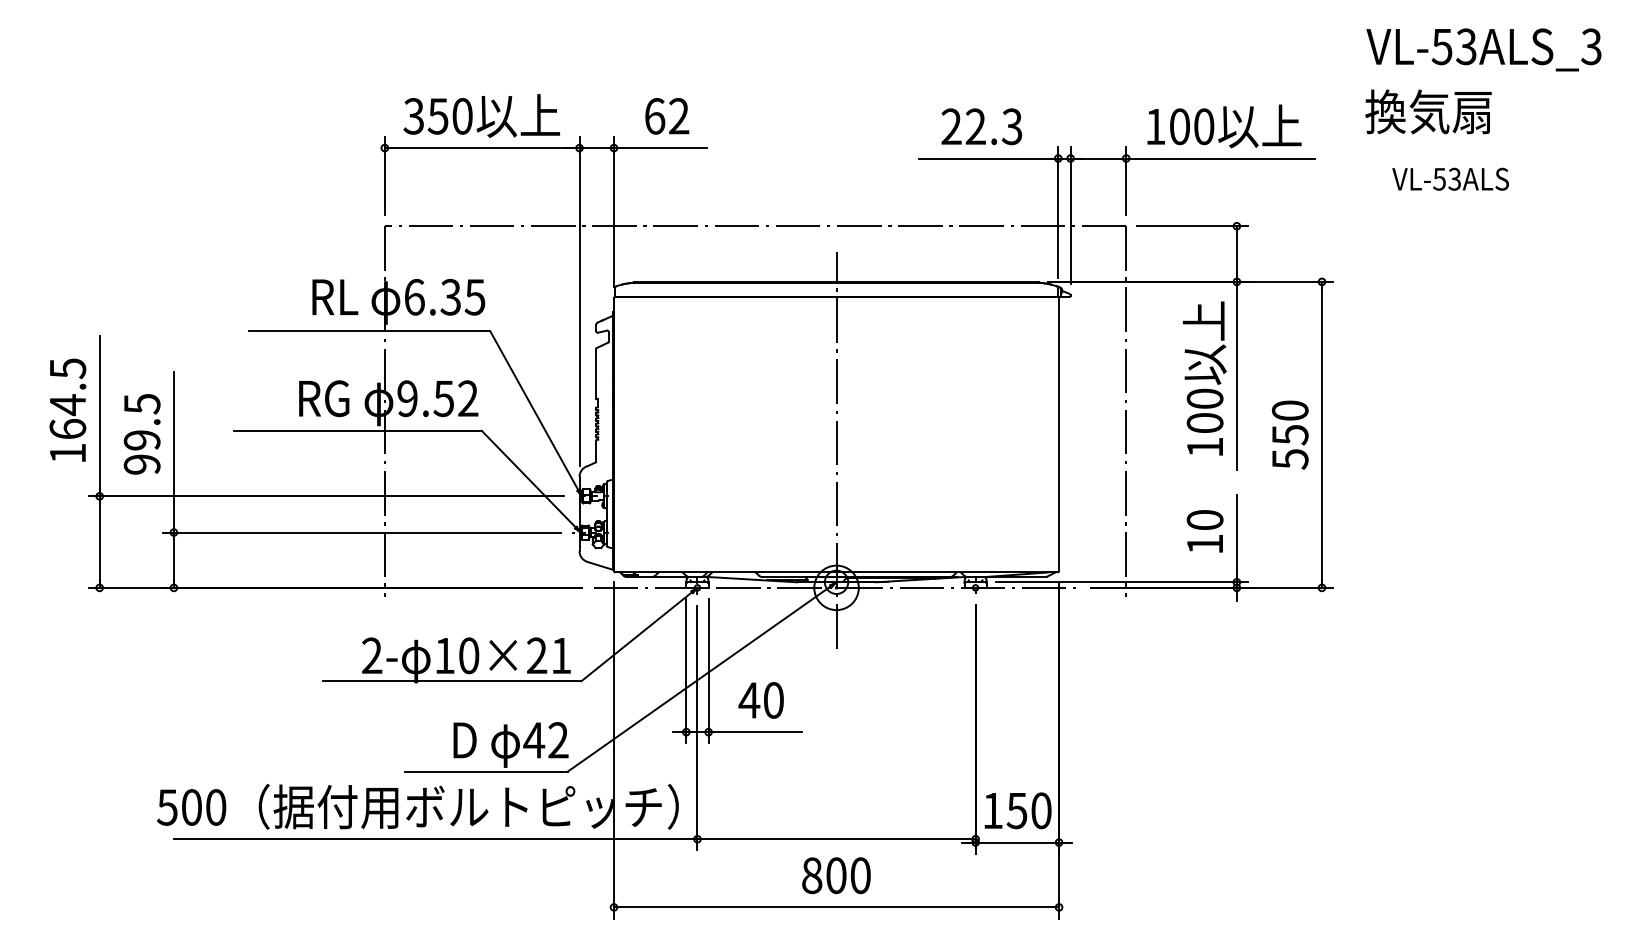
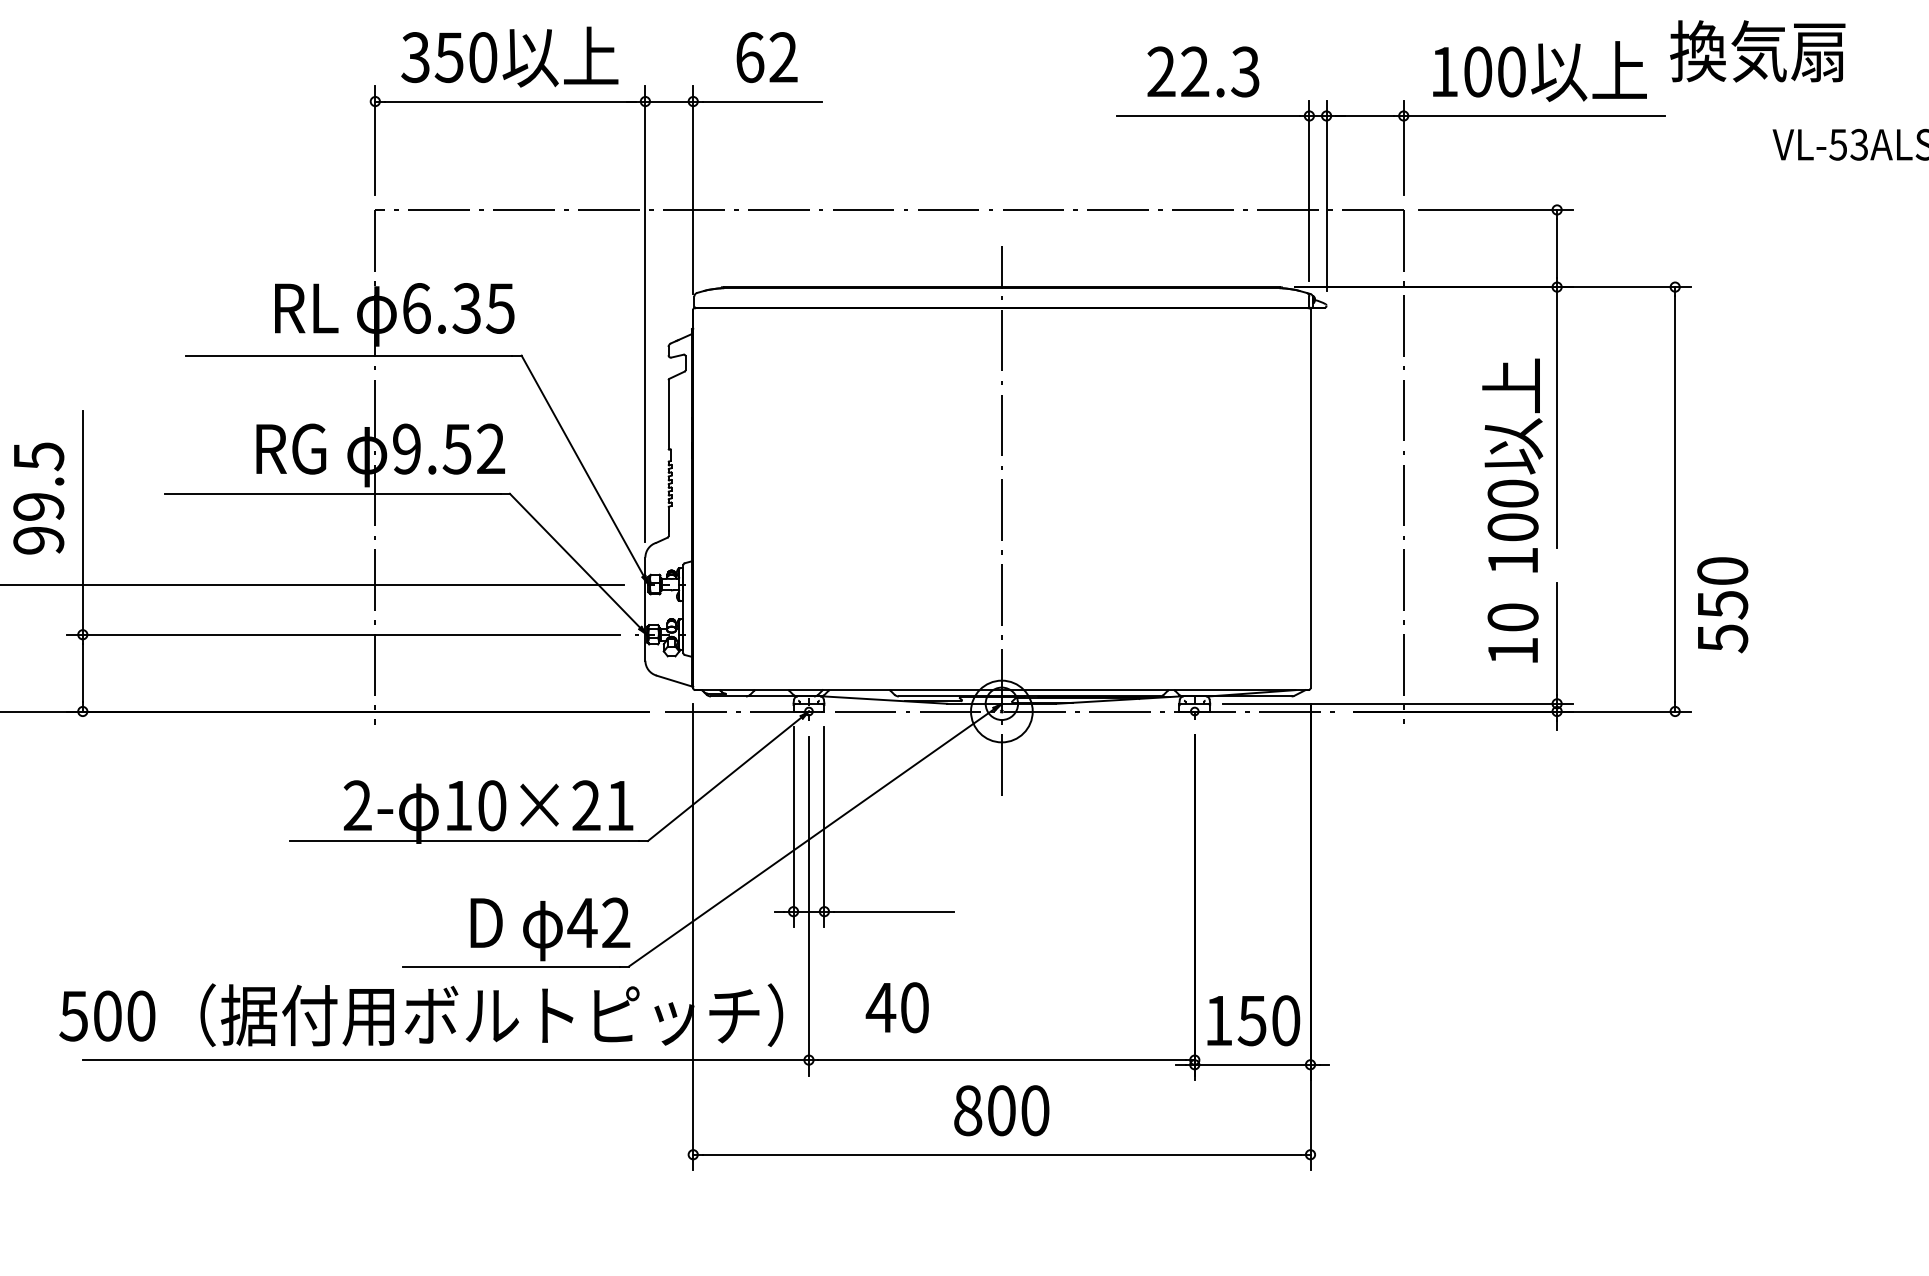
text: (1428, 111) -> (1757, 50), moved
text: (1204, 378) -> (1512, 465), moved
text: (1289, 434) -> (1721, 604), moved
text: (760, 700) -> (896, 1007), moved

